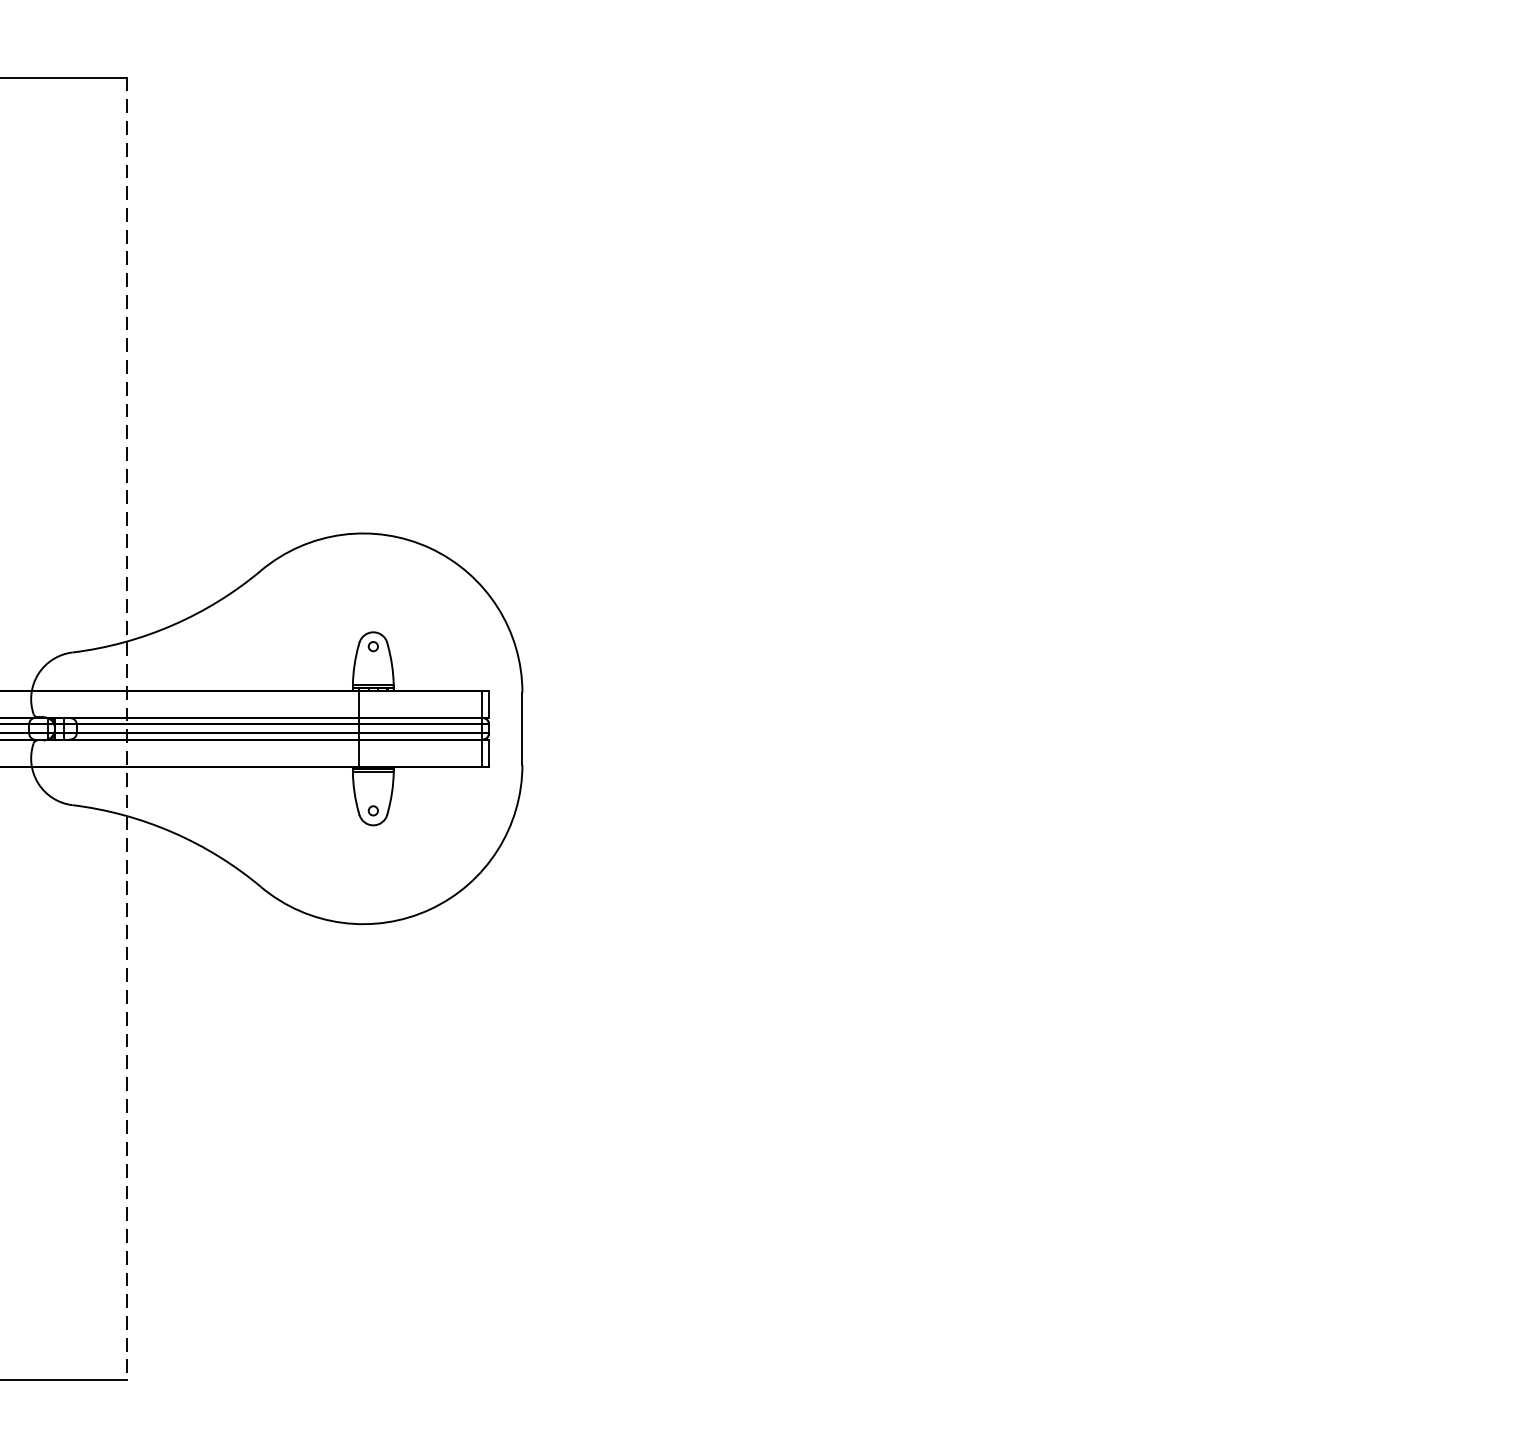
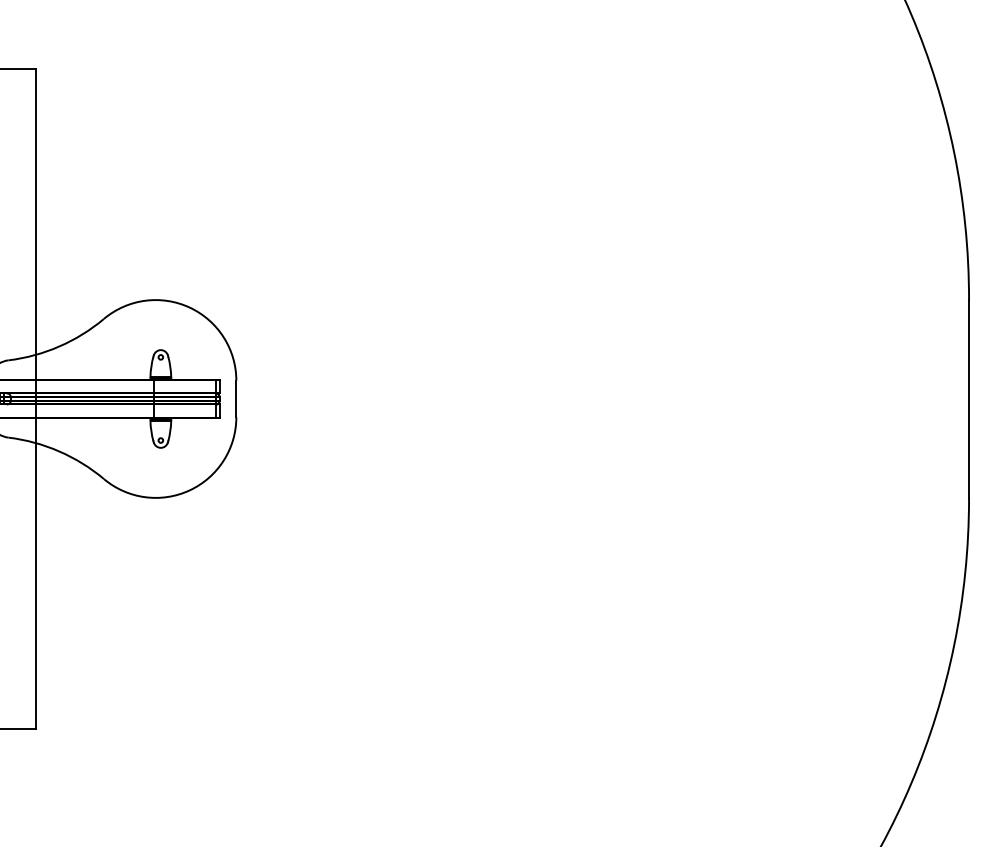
line: (127, 729) -> (36, 399), dashed -> solid

